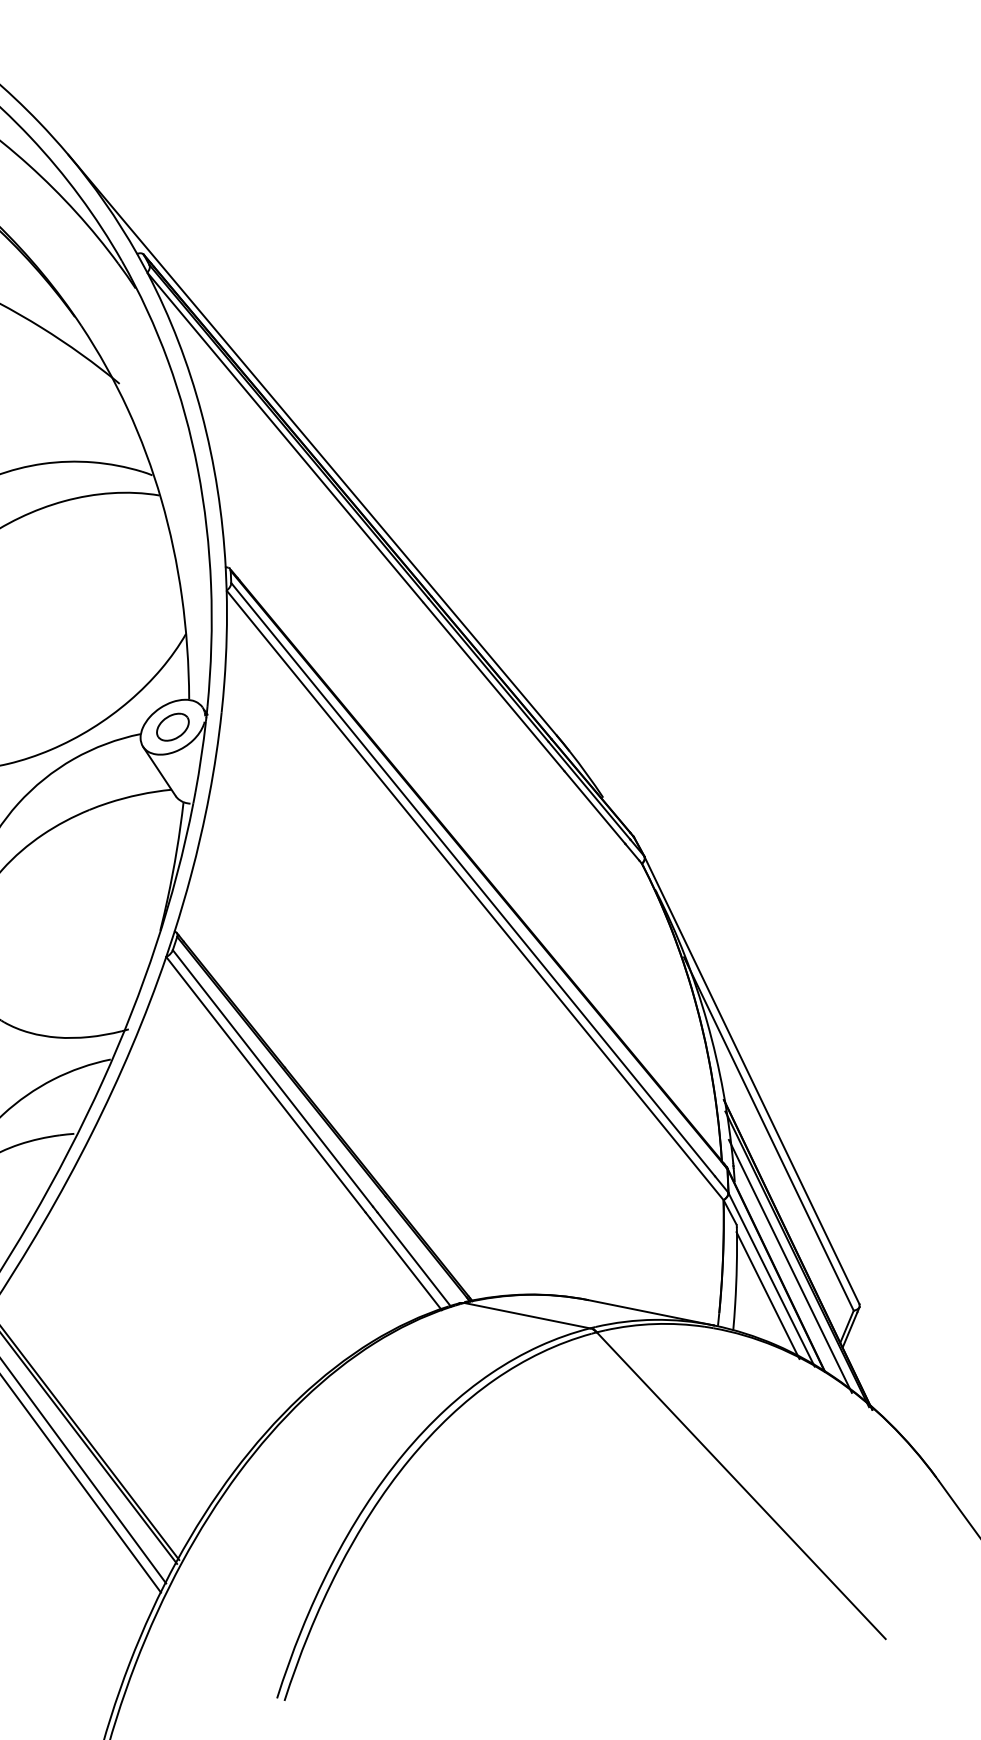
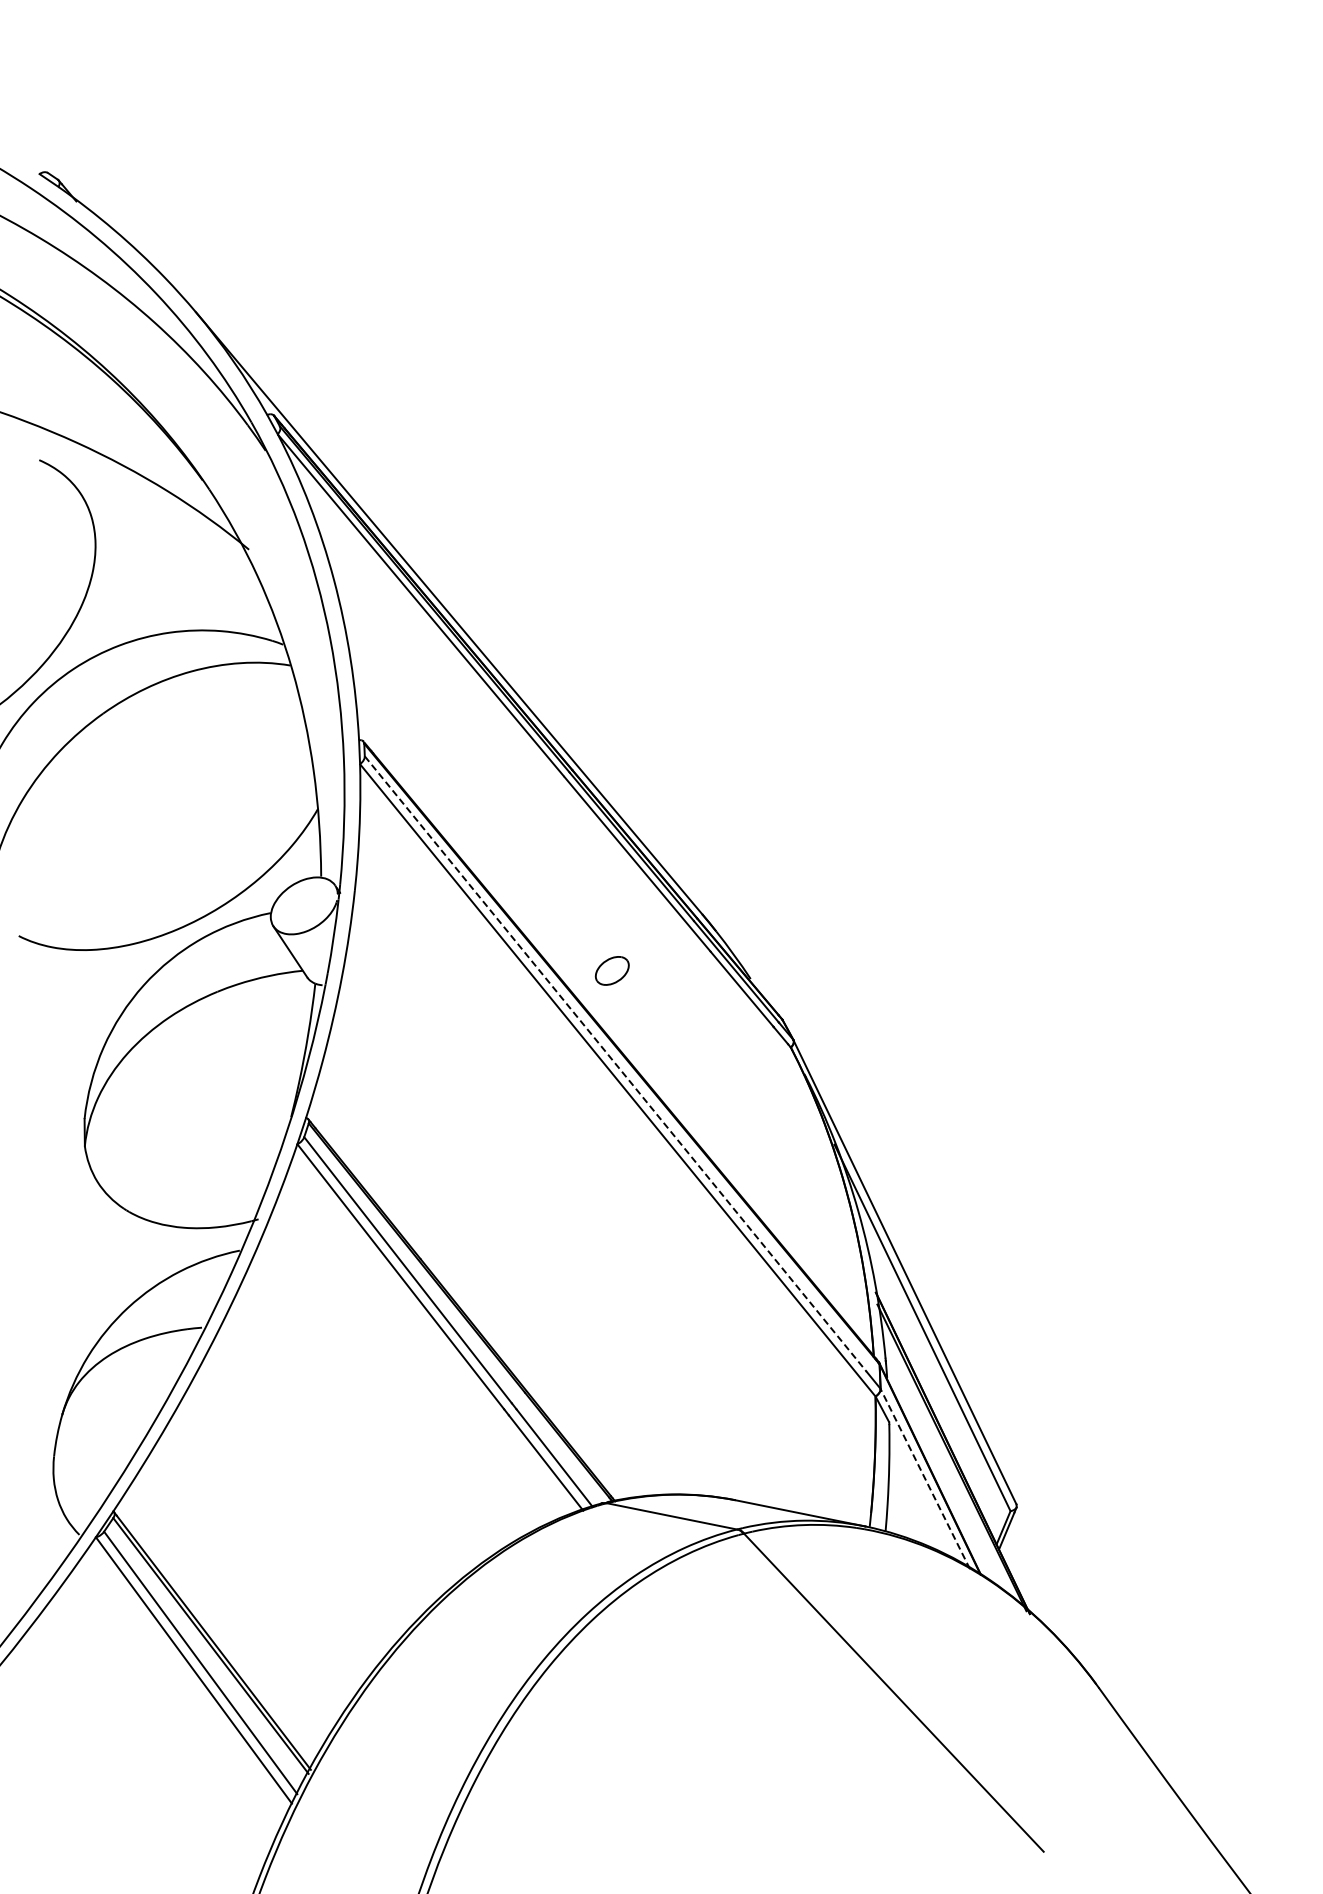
part: (172, 726) -> (611, 970), moved
line: (473, 880) -> (616, 1064), solid -> dashed
line: (790, 1266) -> (944, 1465), removed
line: (771, 1280) -> (925, 1479), solid -> dashed
line: (767, 1295) -> (921, 1495), removed

